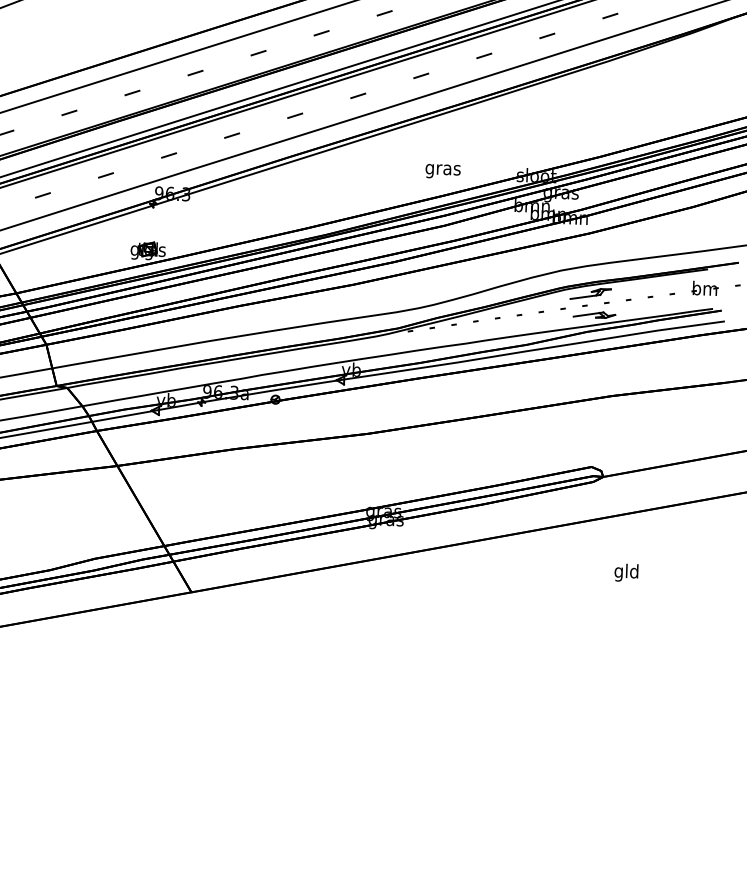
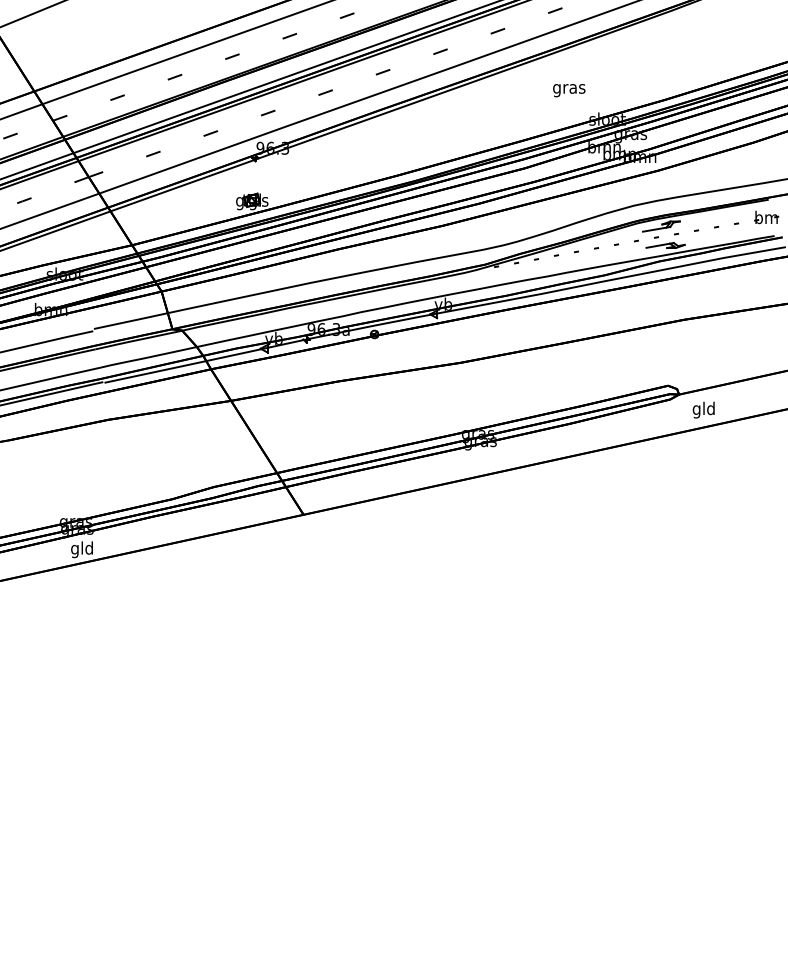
text: (443, 171) -> (569, 90), moved
text: (626, 572) -> (703, 409), moved

